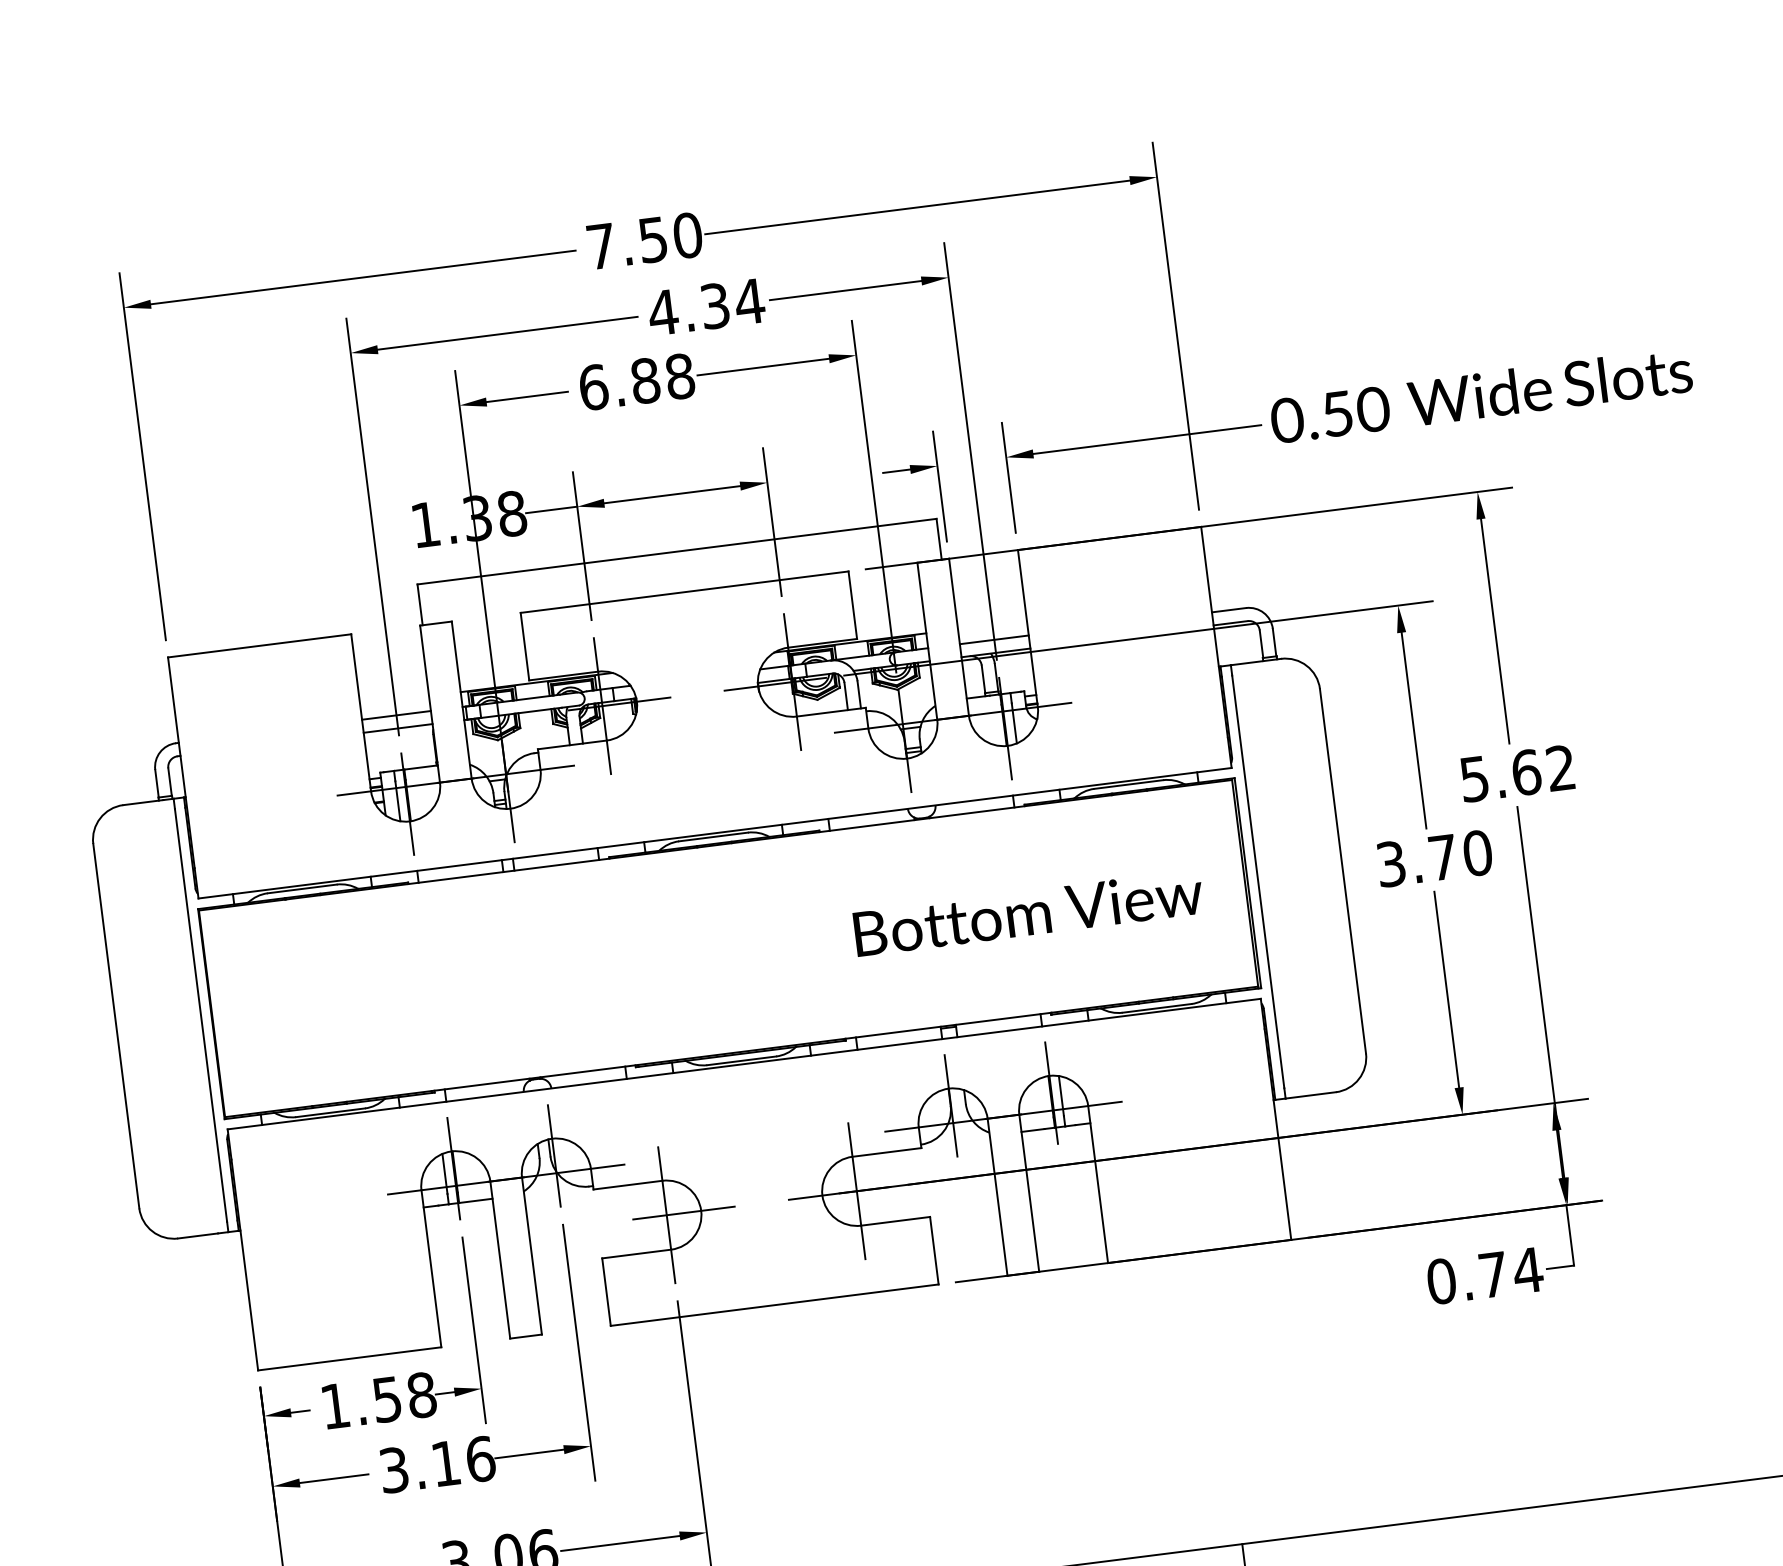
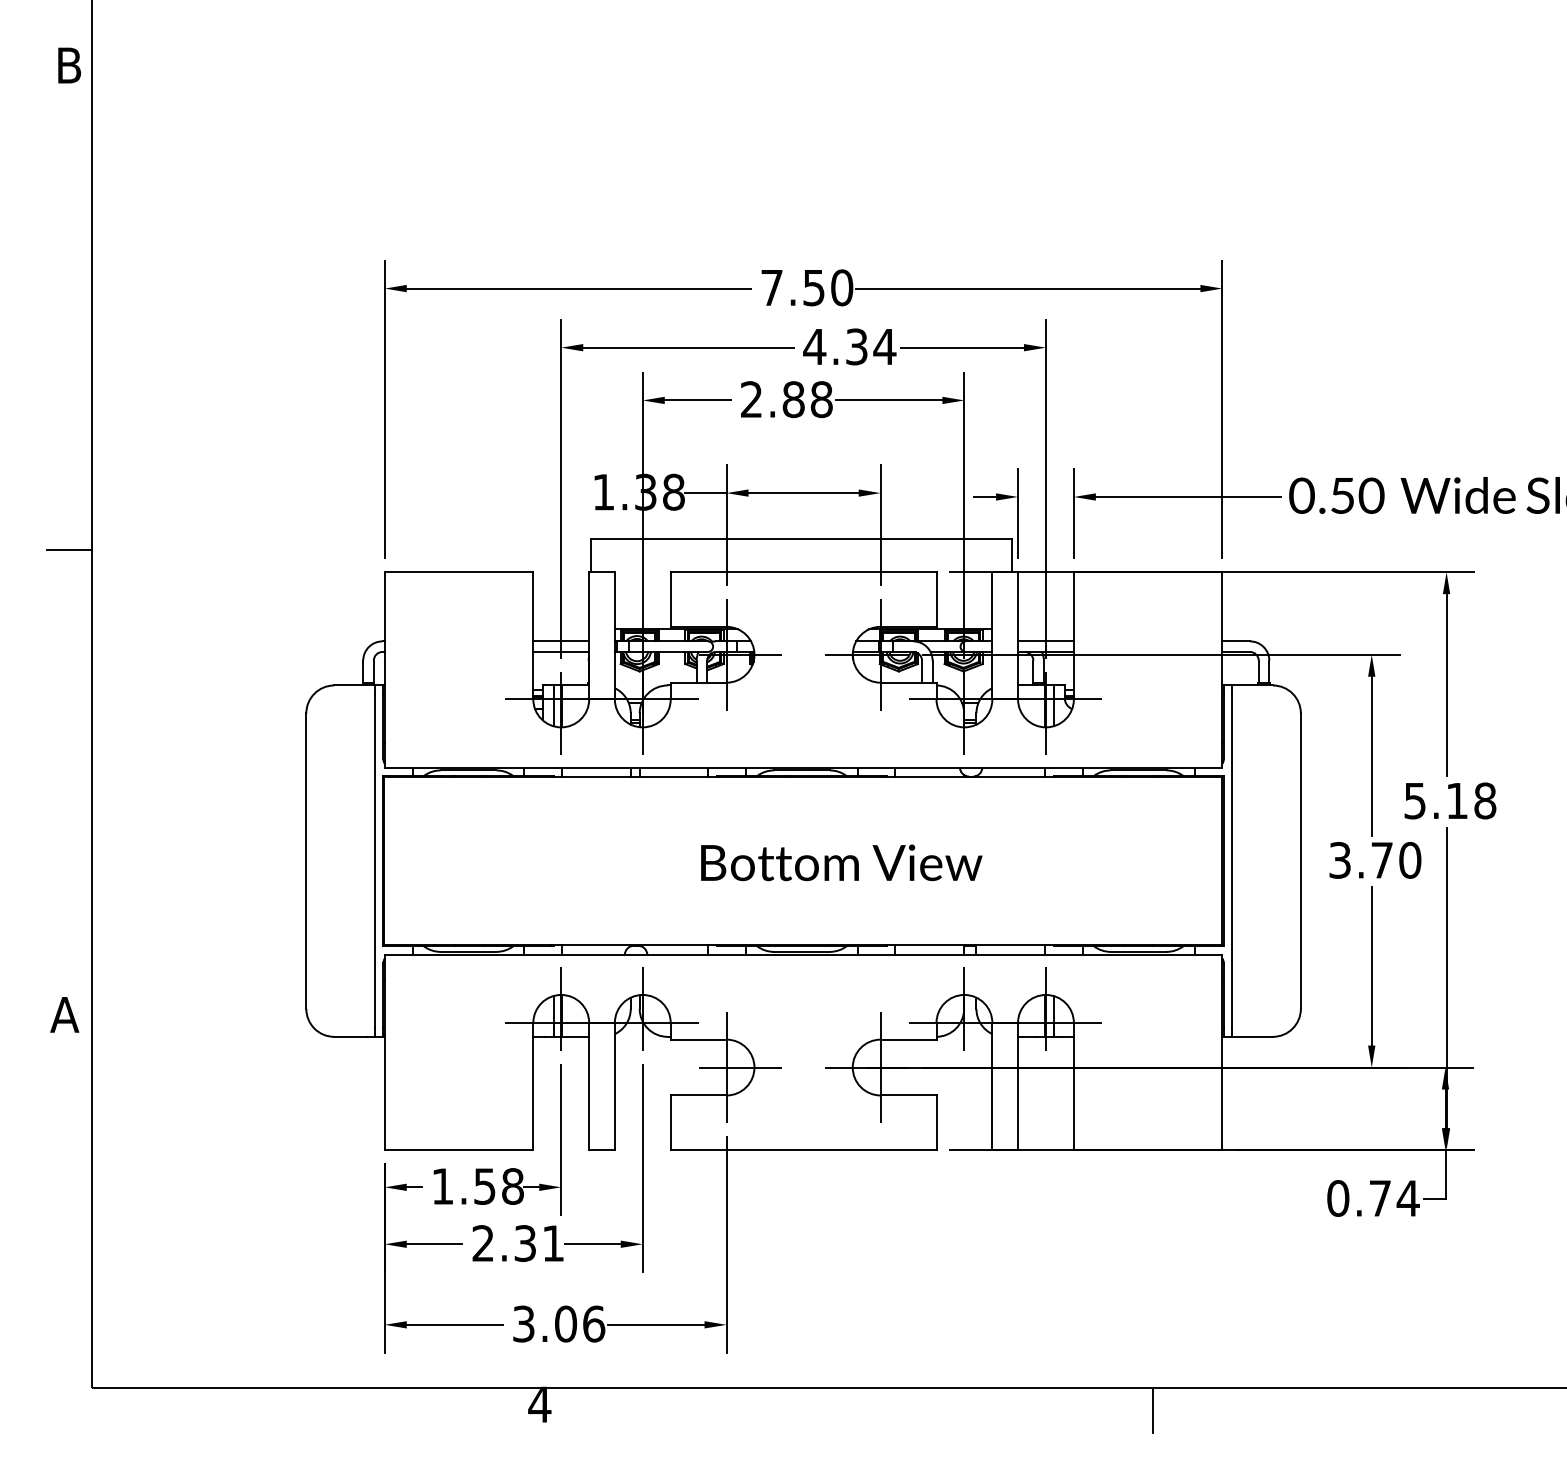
text: (593, 387) -> (751, 399), 6.88 -> 2.88
text: (1543, 769) -> (1471, 800), 5.62 -> 5.18
text: (1028, 912) -> (841, 862), moved
text: (437, 1464) -> (518, 1243), 3.16 -> 2.31

